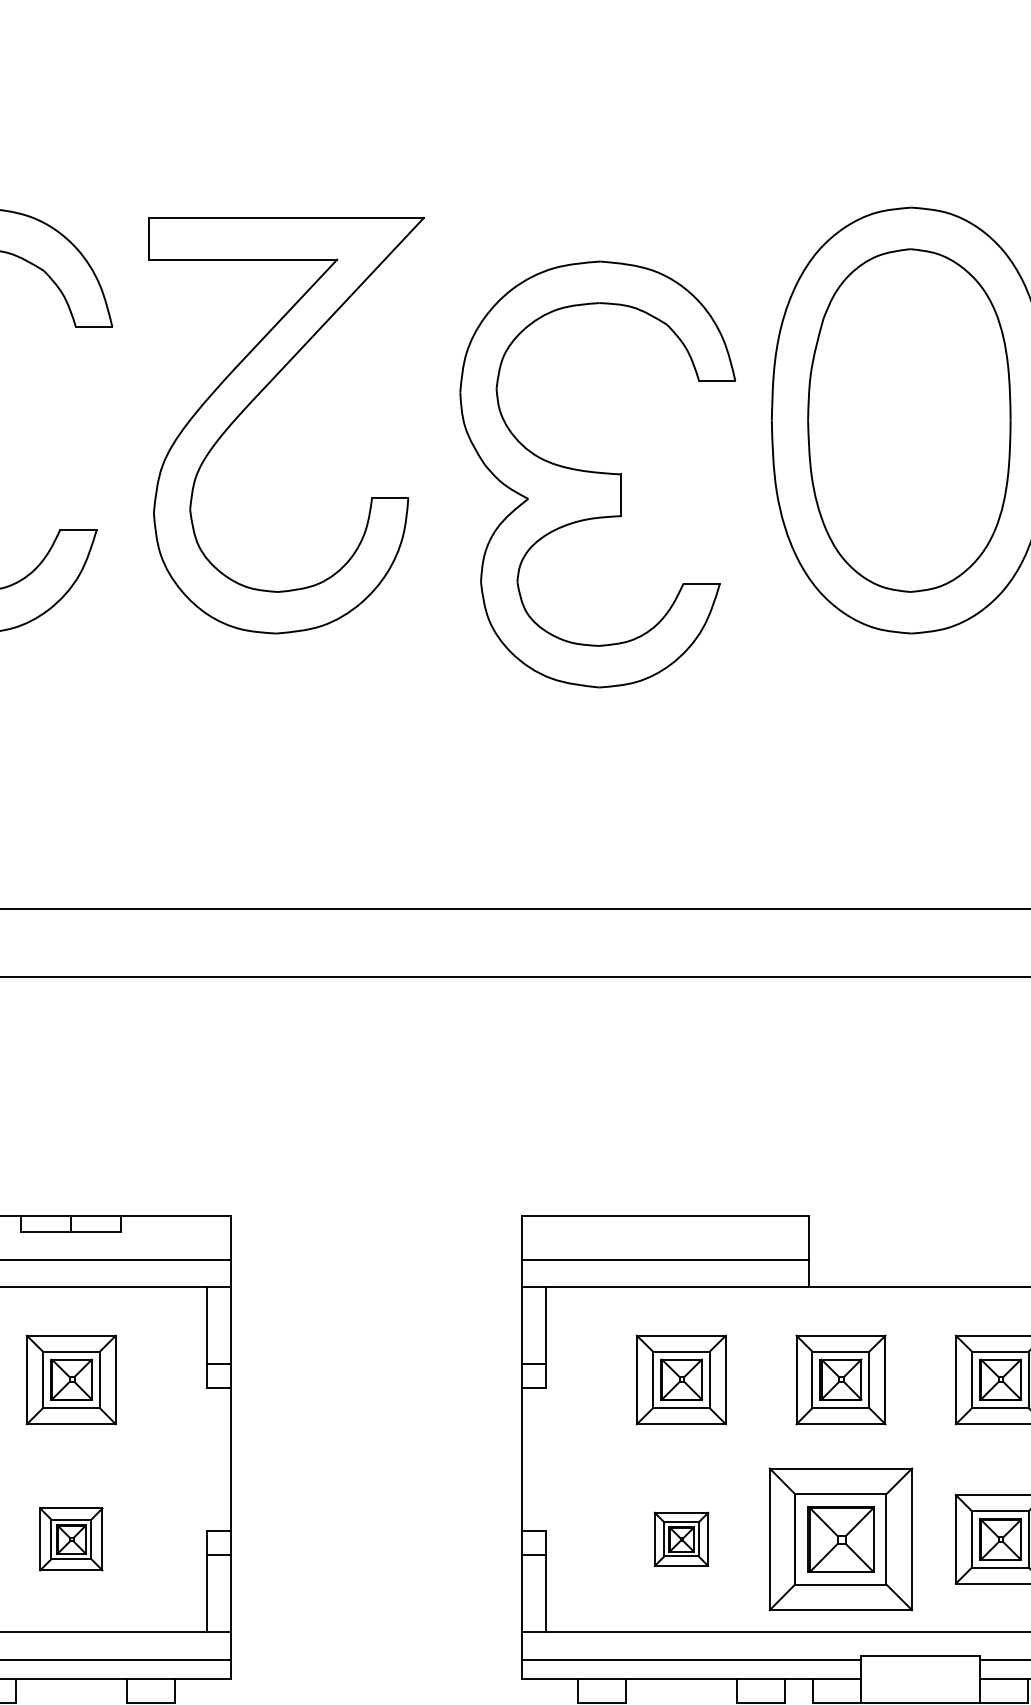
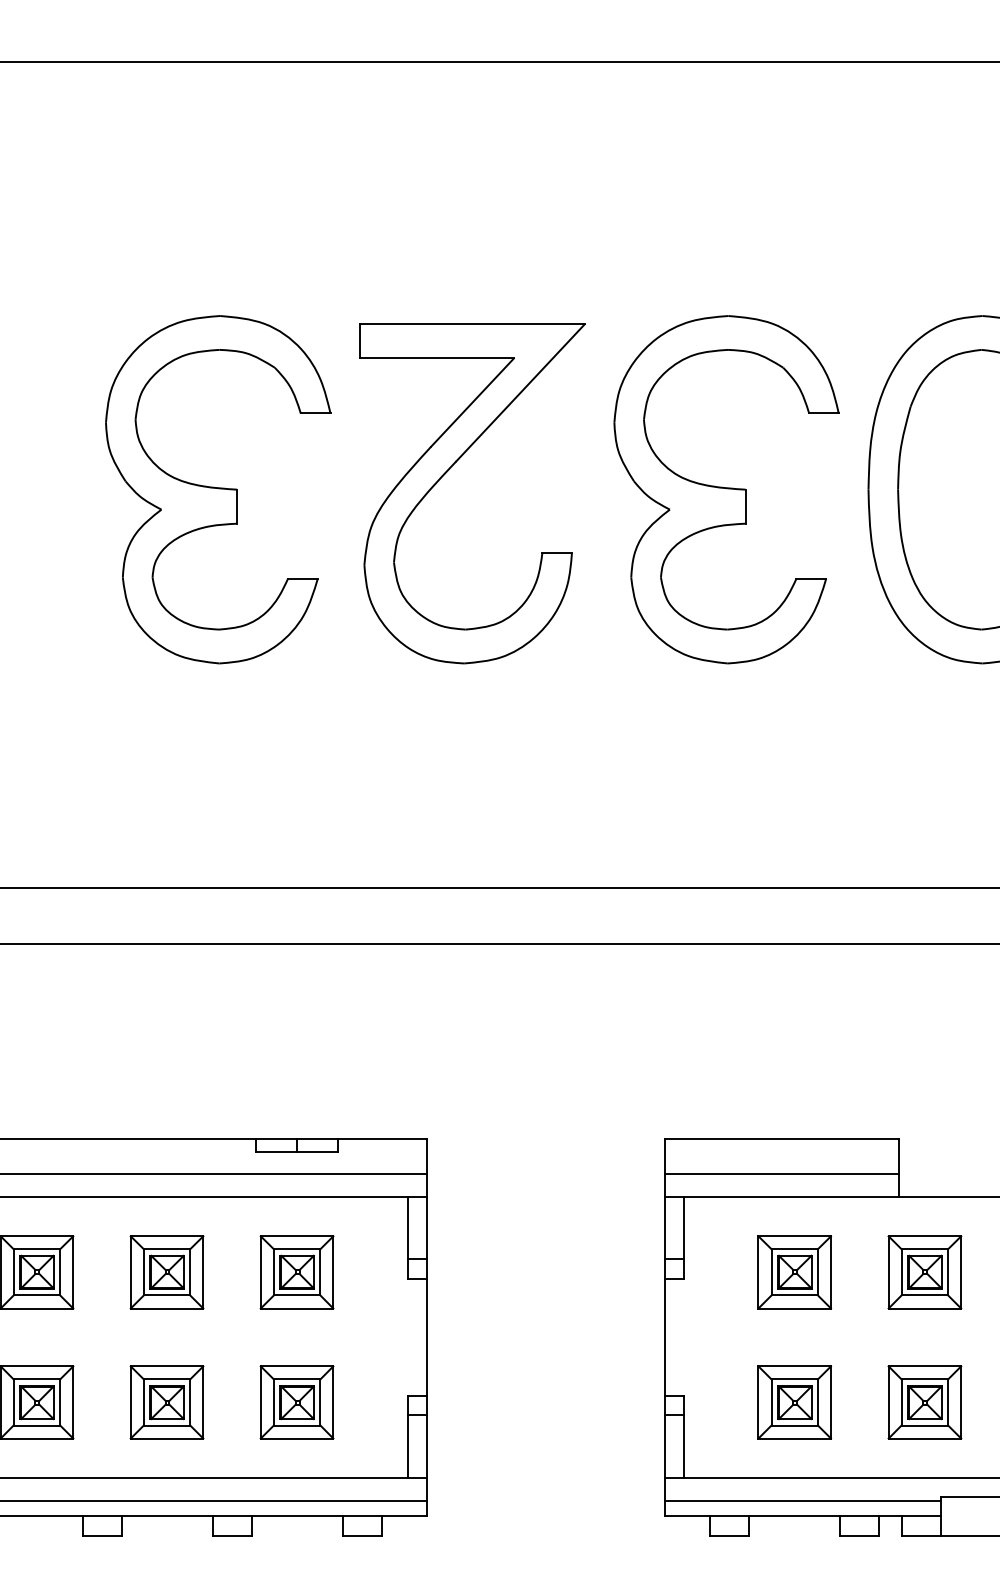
part: (597, 474) -> (726, 489), moved
part: (70, 1539) -> (296, 1402), size x1.43
part: (681, 1539) -> (794, 1402), size x1.67
part: (840, 1539) -> (924, 1402), size x0.62

